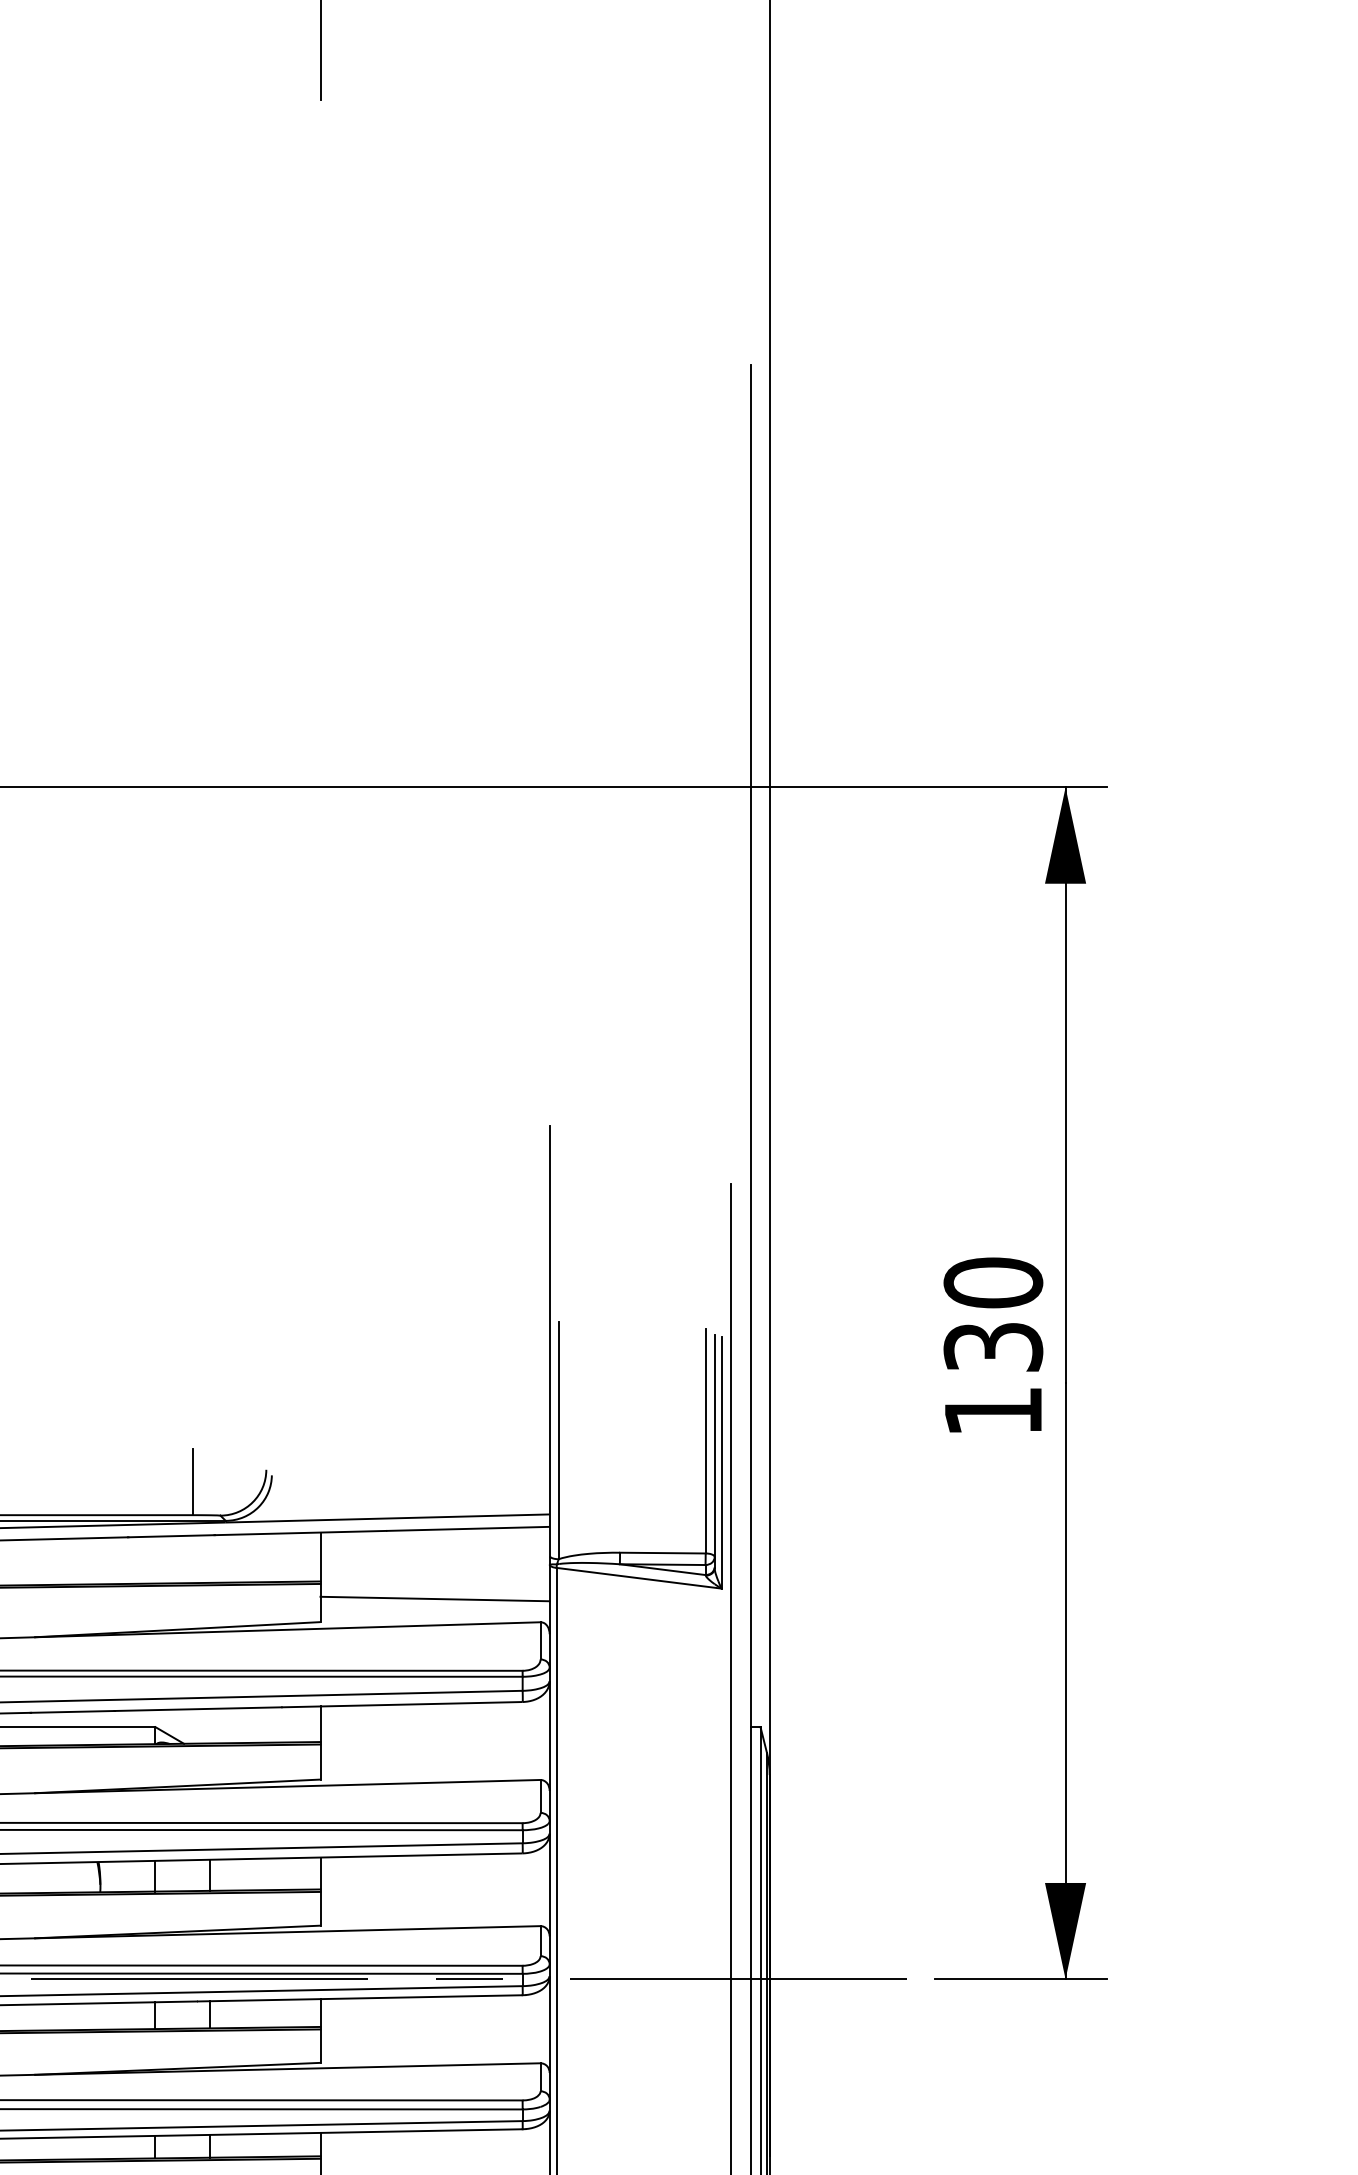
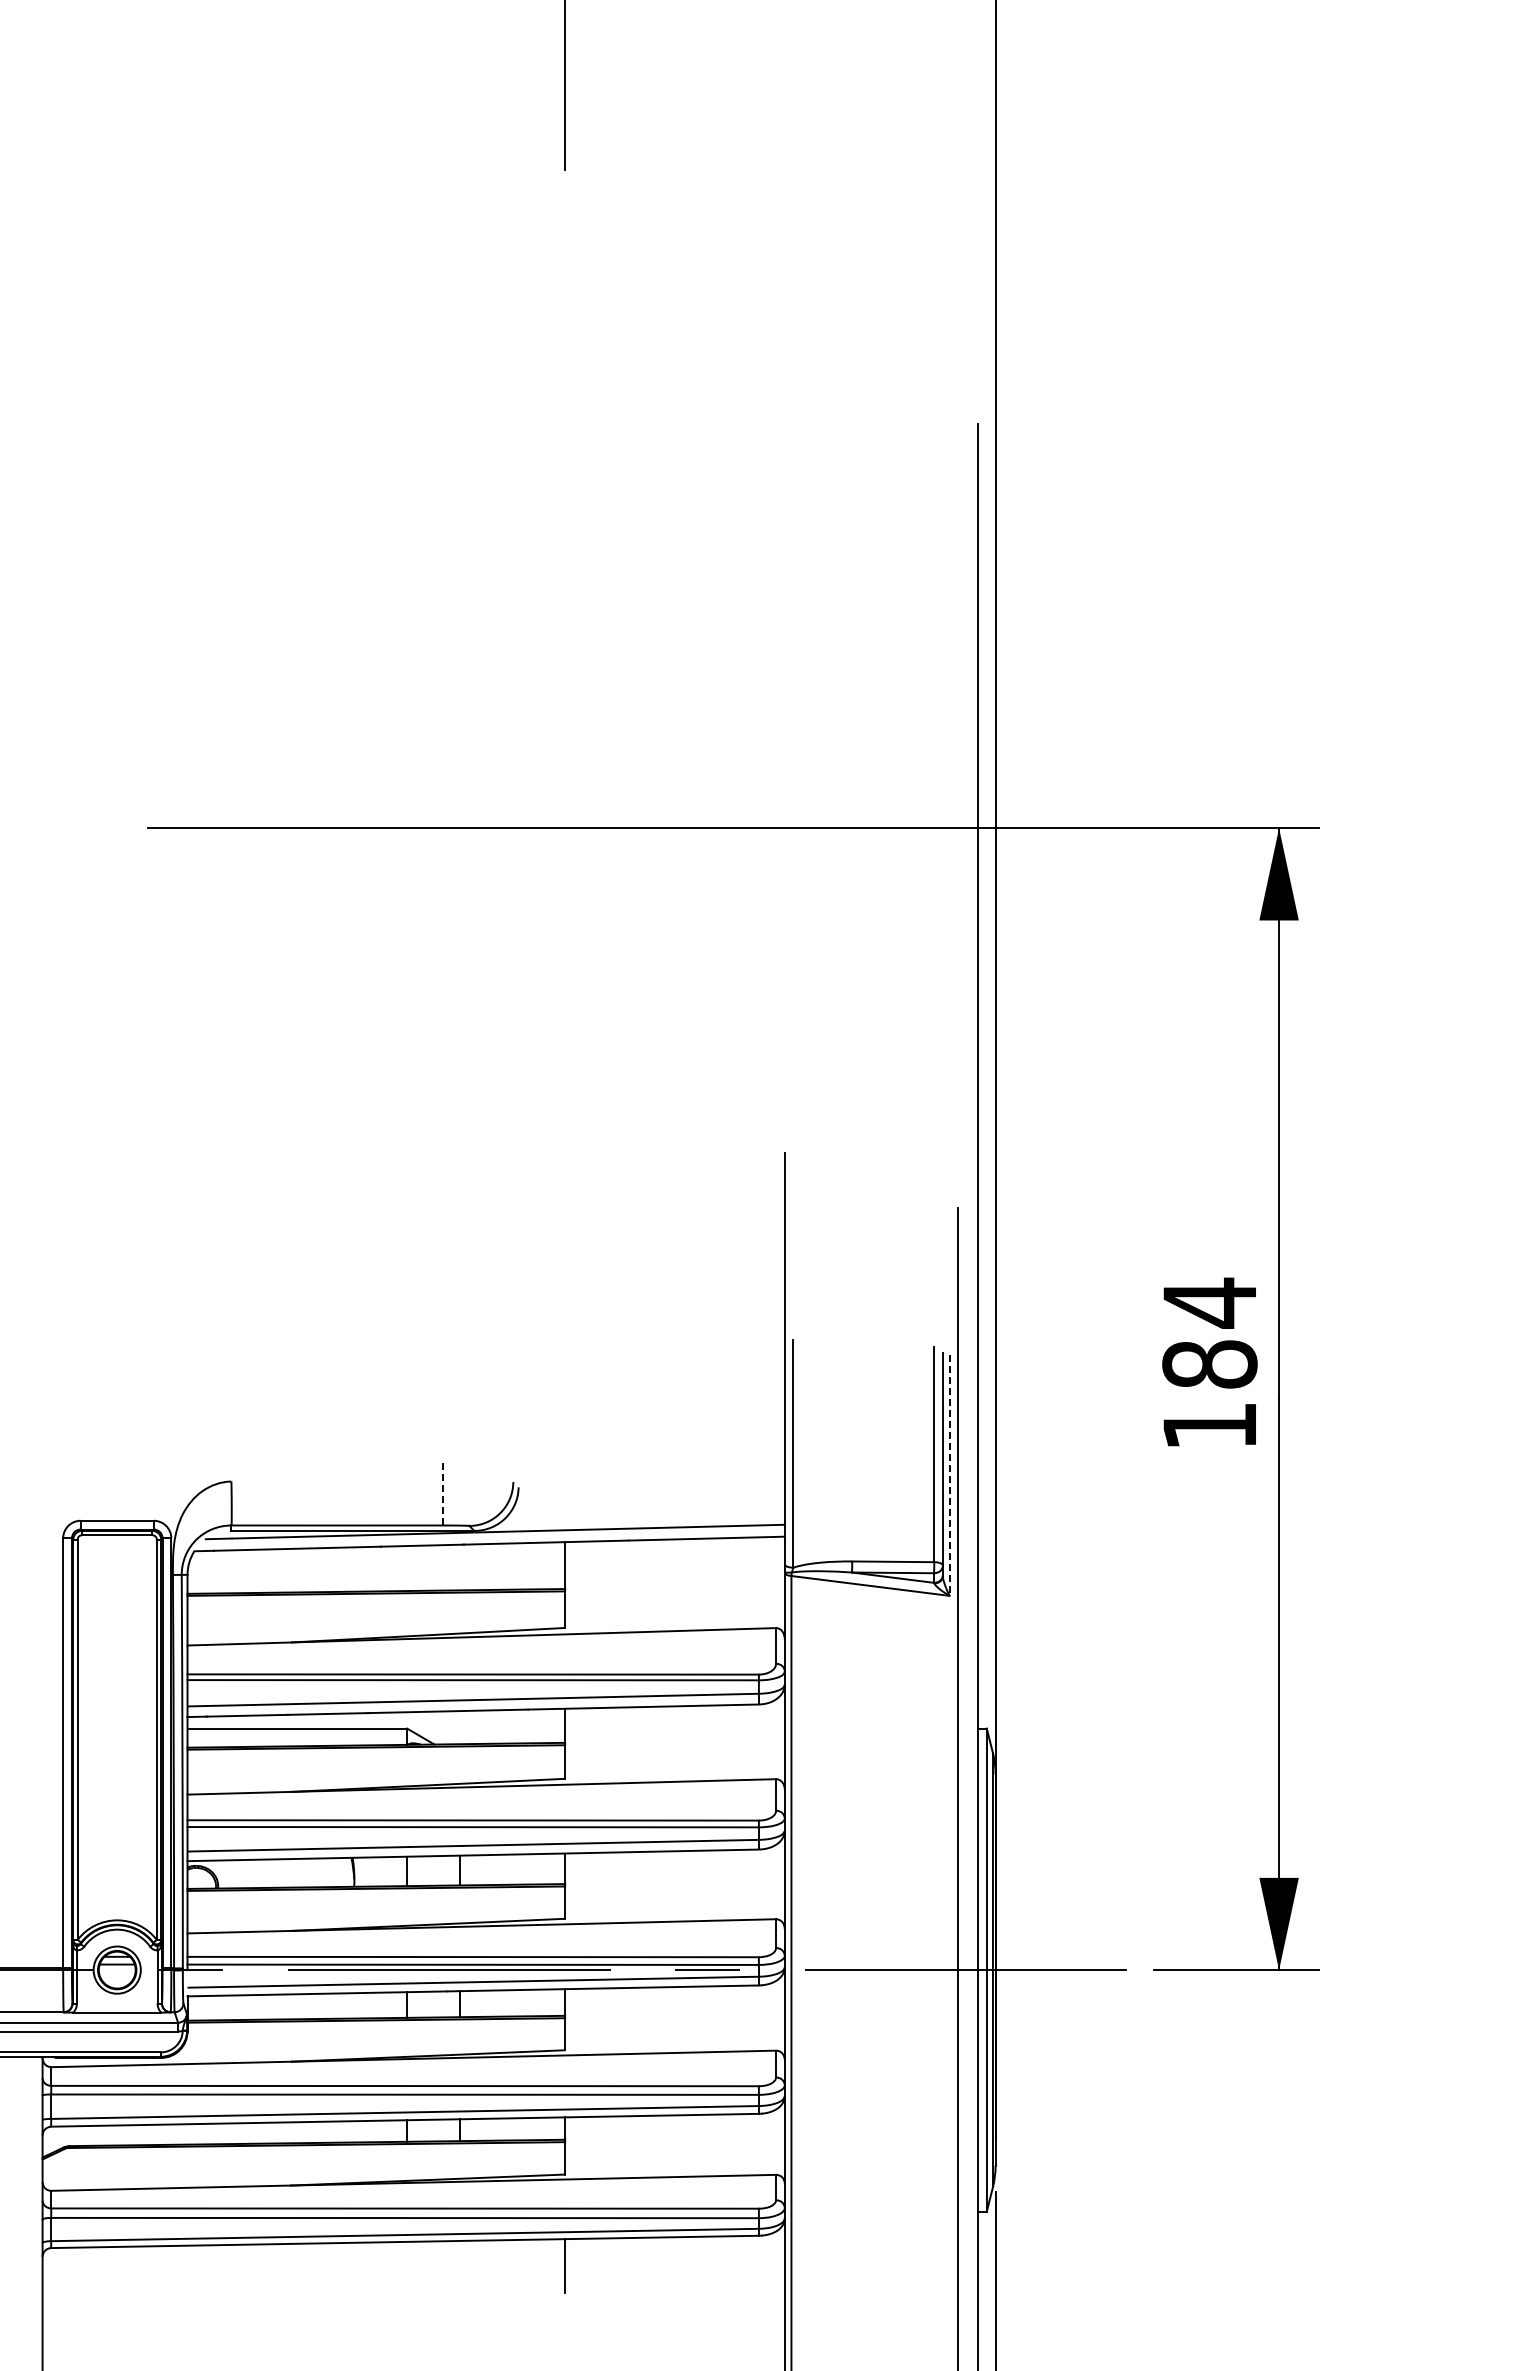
text: (992, 1313) -> (1209, 1332), 130 -> 184
line: (721, 1463) -> (949, 1475), solid -> dashed
line: (193, 1481) -> (443, 1493), solid -> dashed
line: (434, 1598) -> (674, 1605), removed

